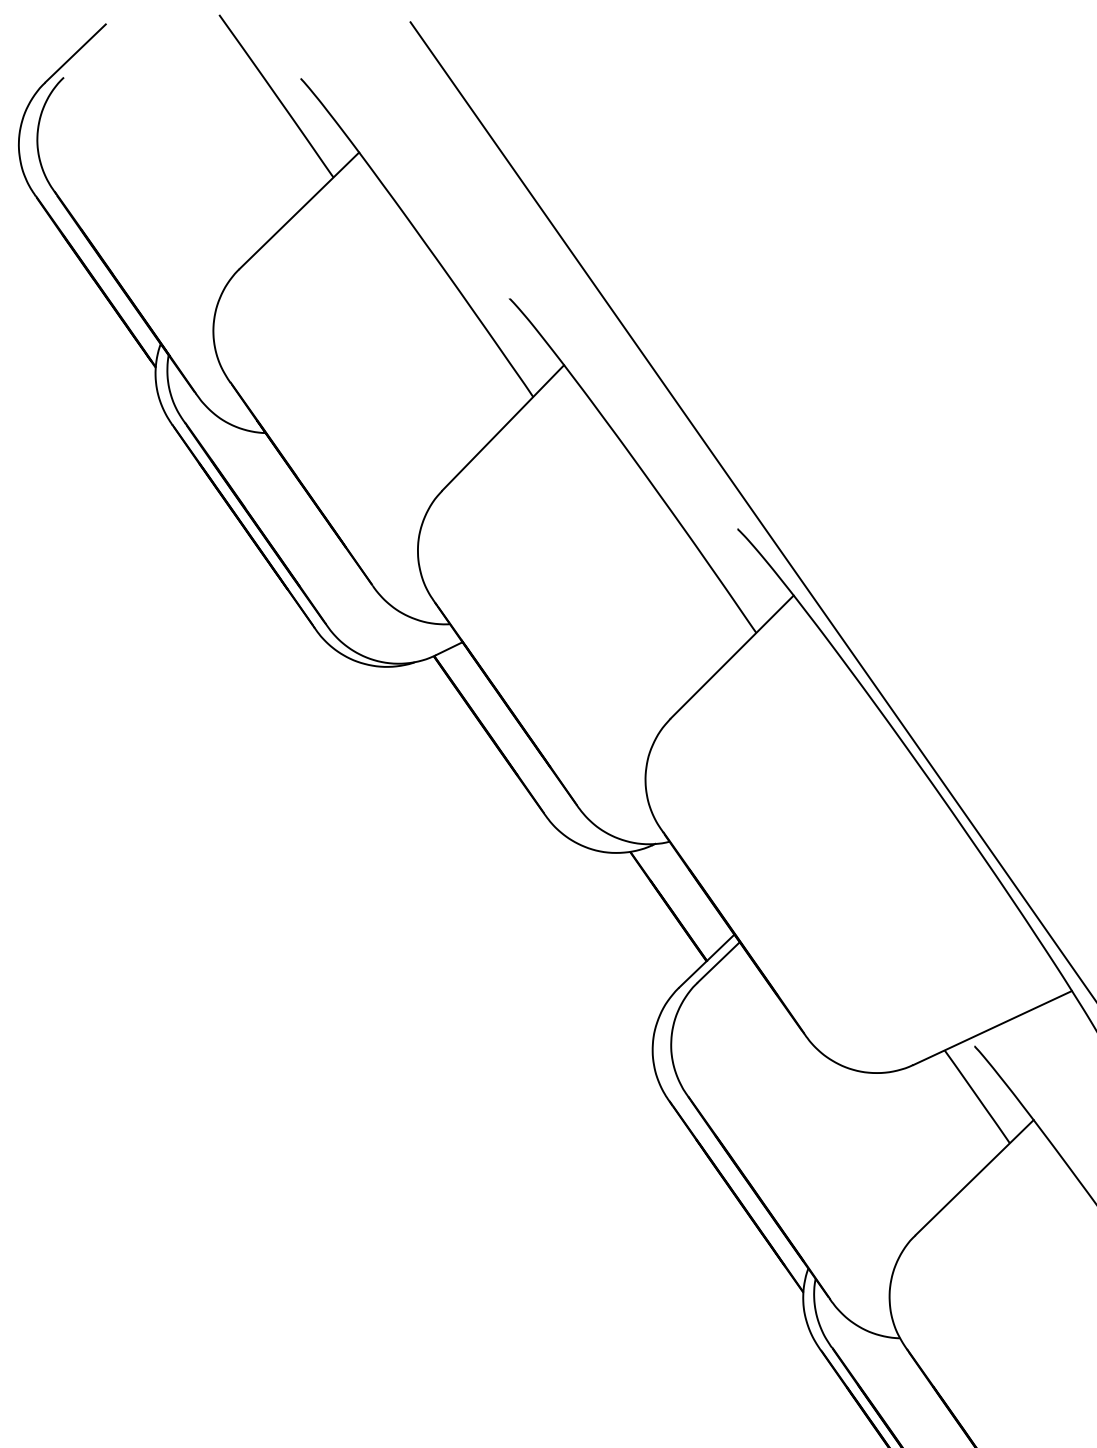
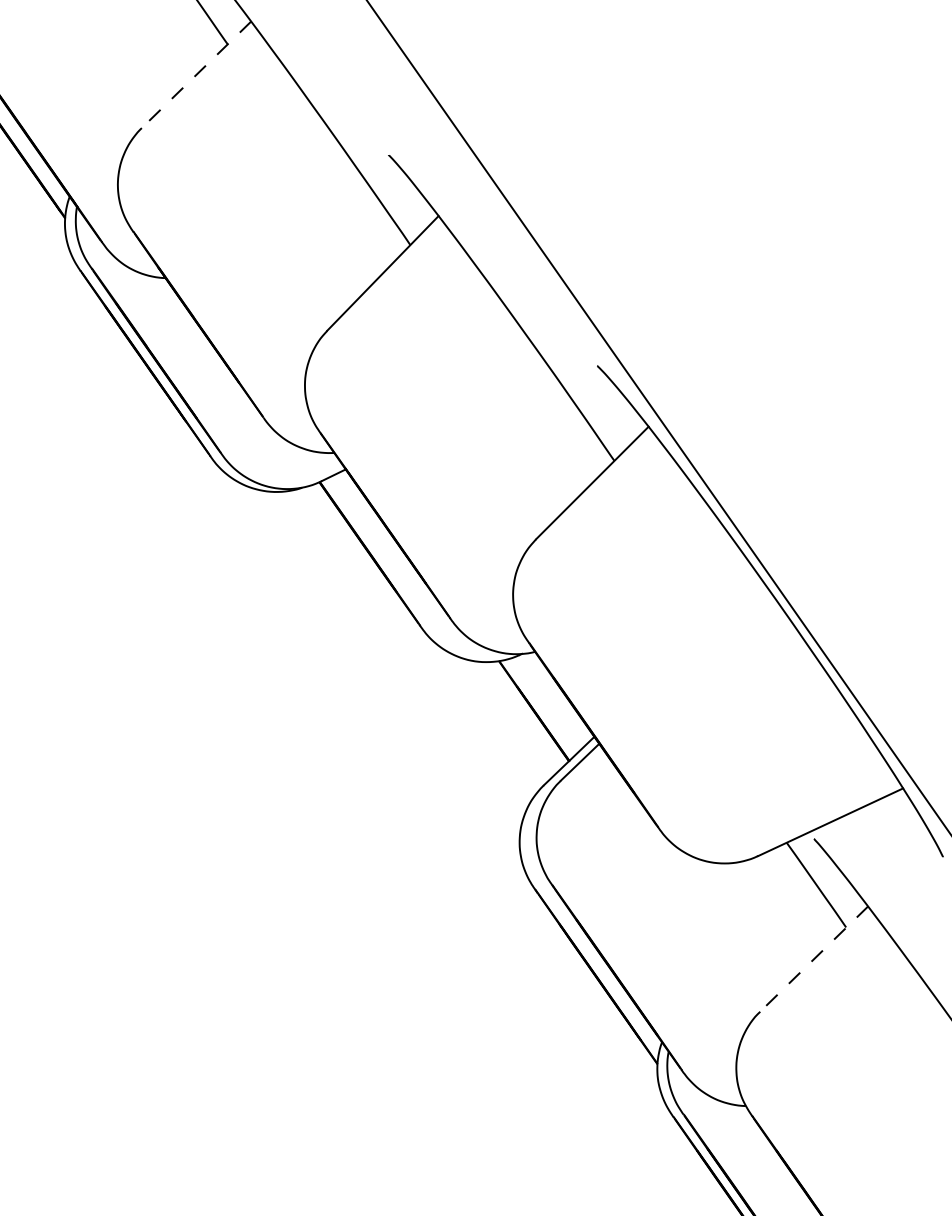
line: (299, 210) -> (196, 74), solid -> dashed
line: (974, 1177) -> (813, 958), solid -> dashed

